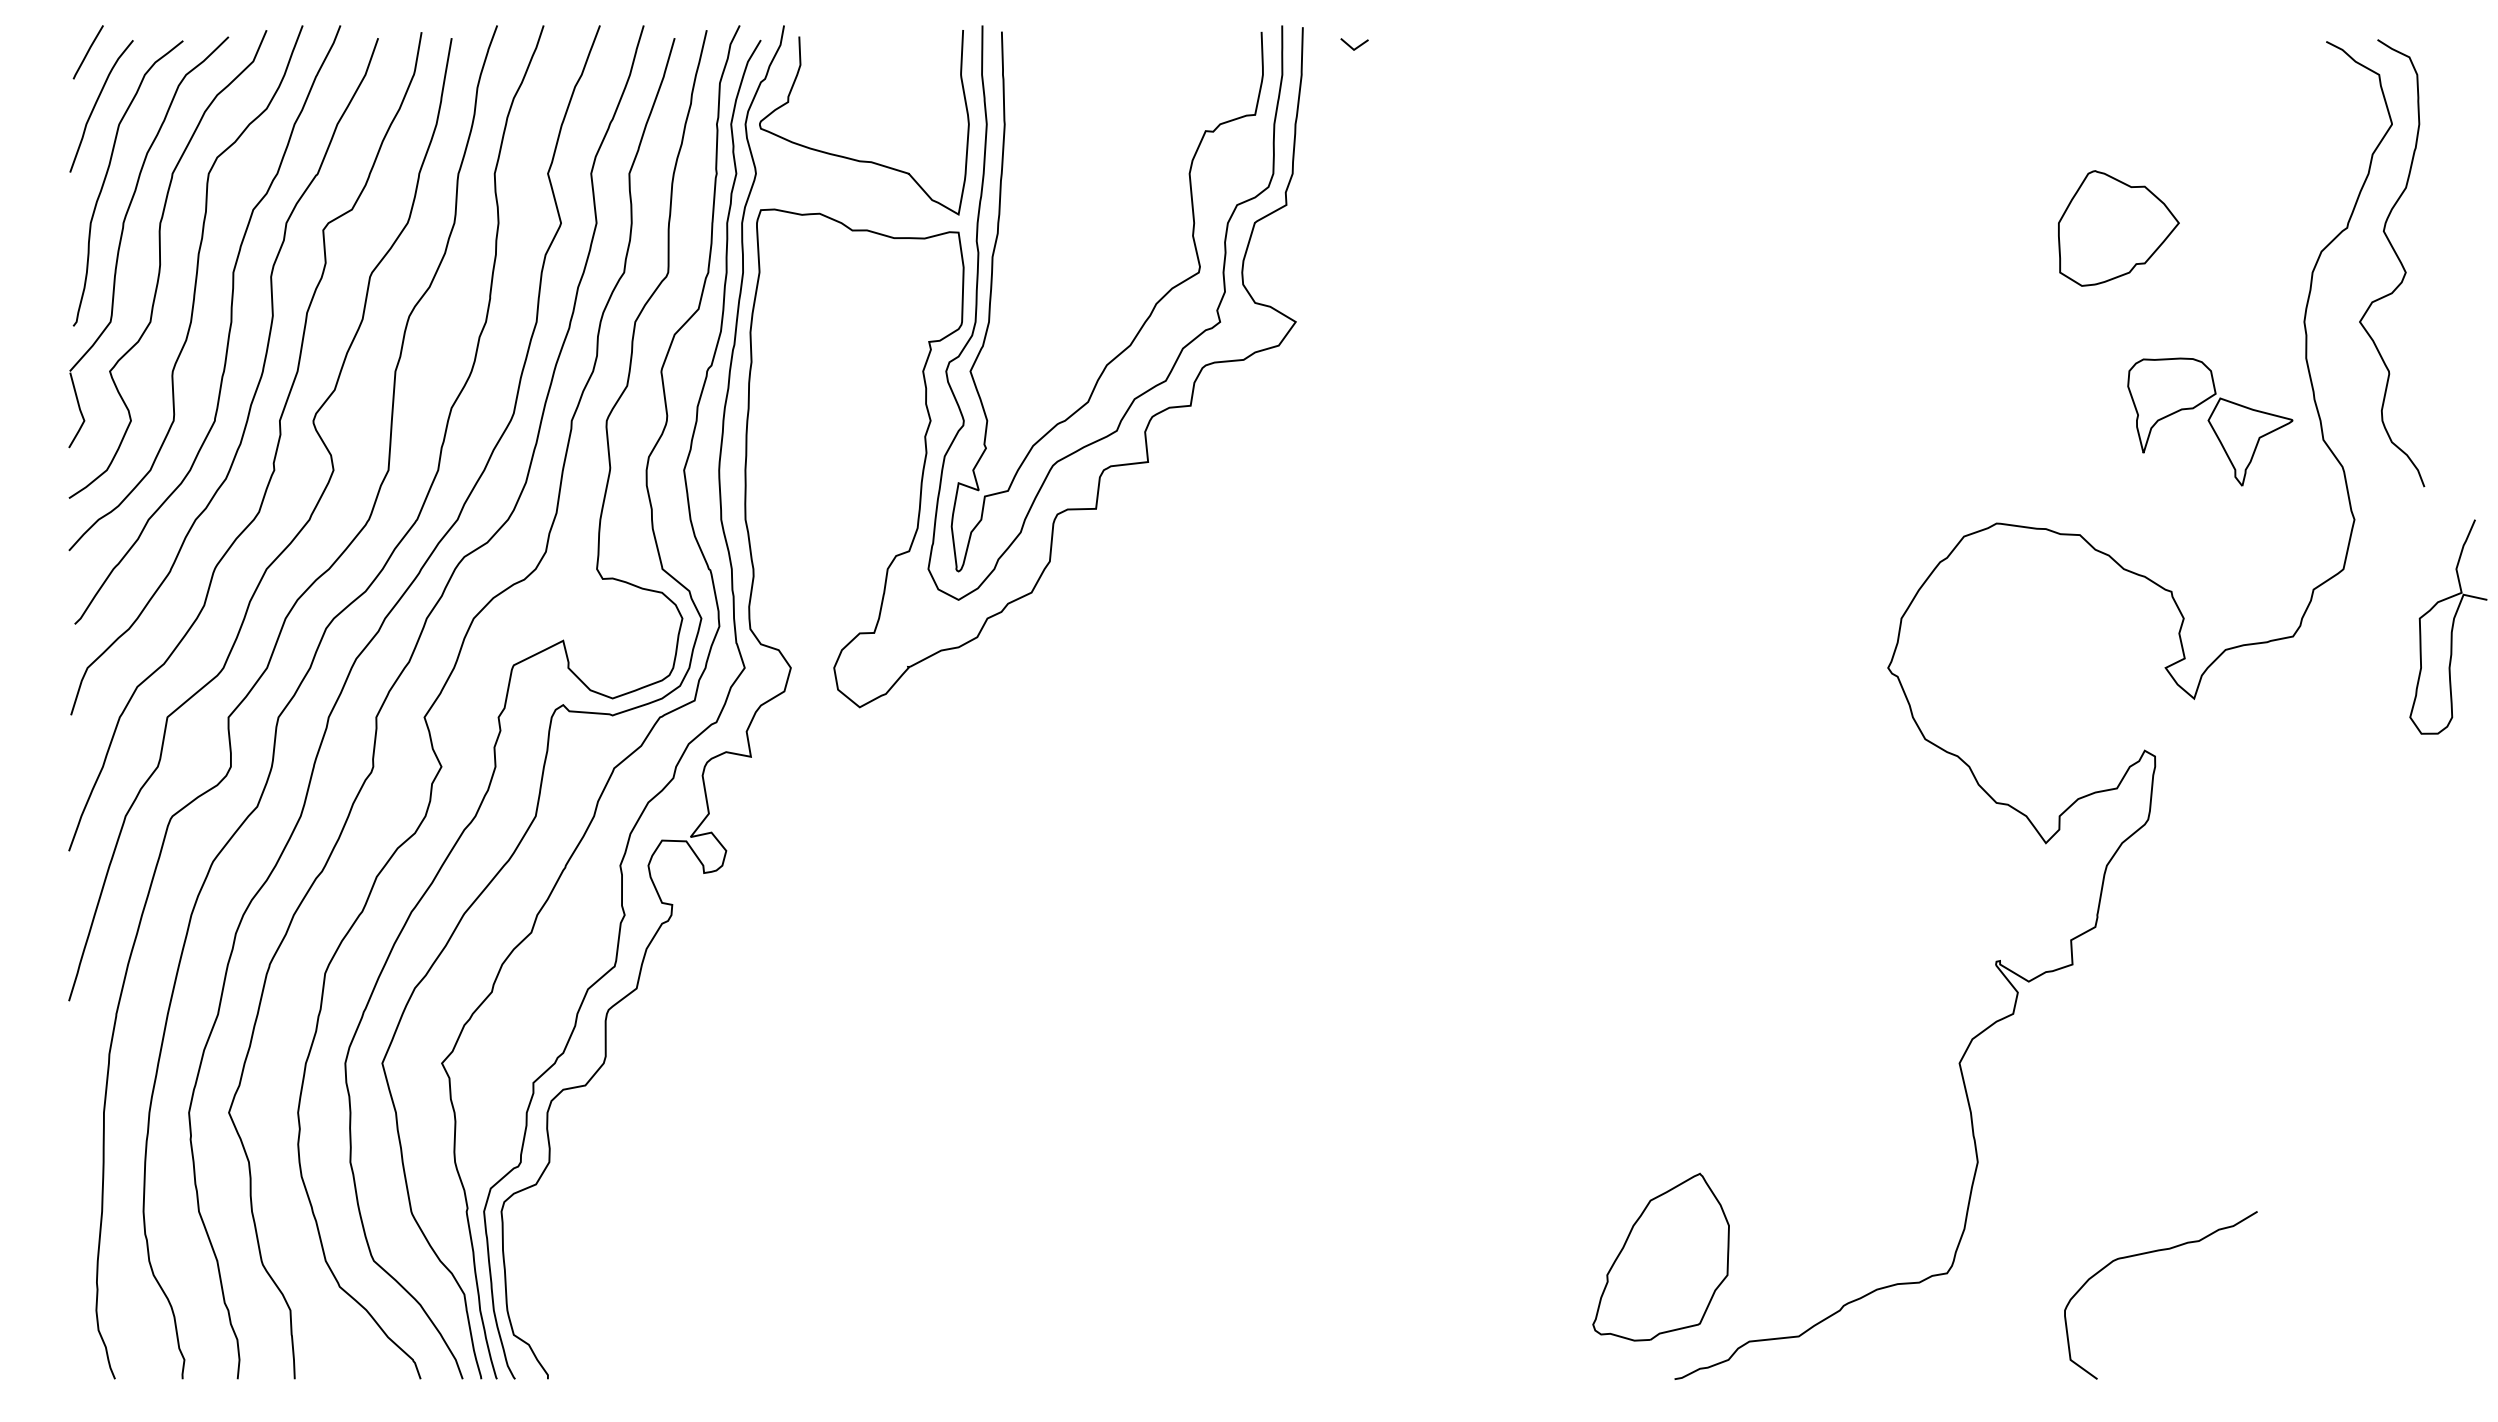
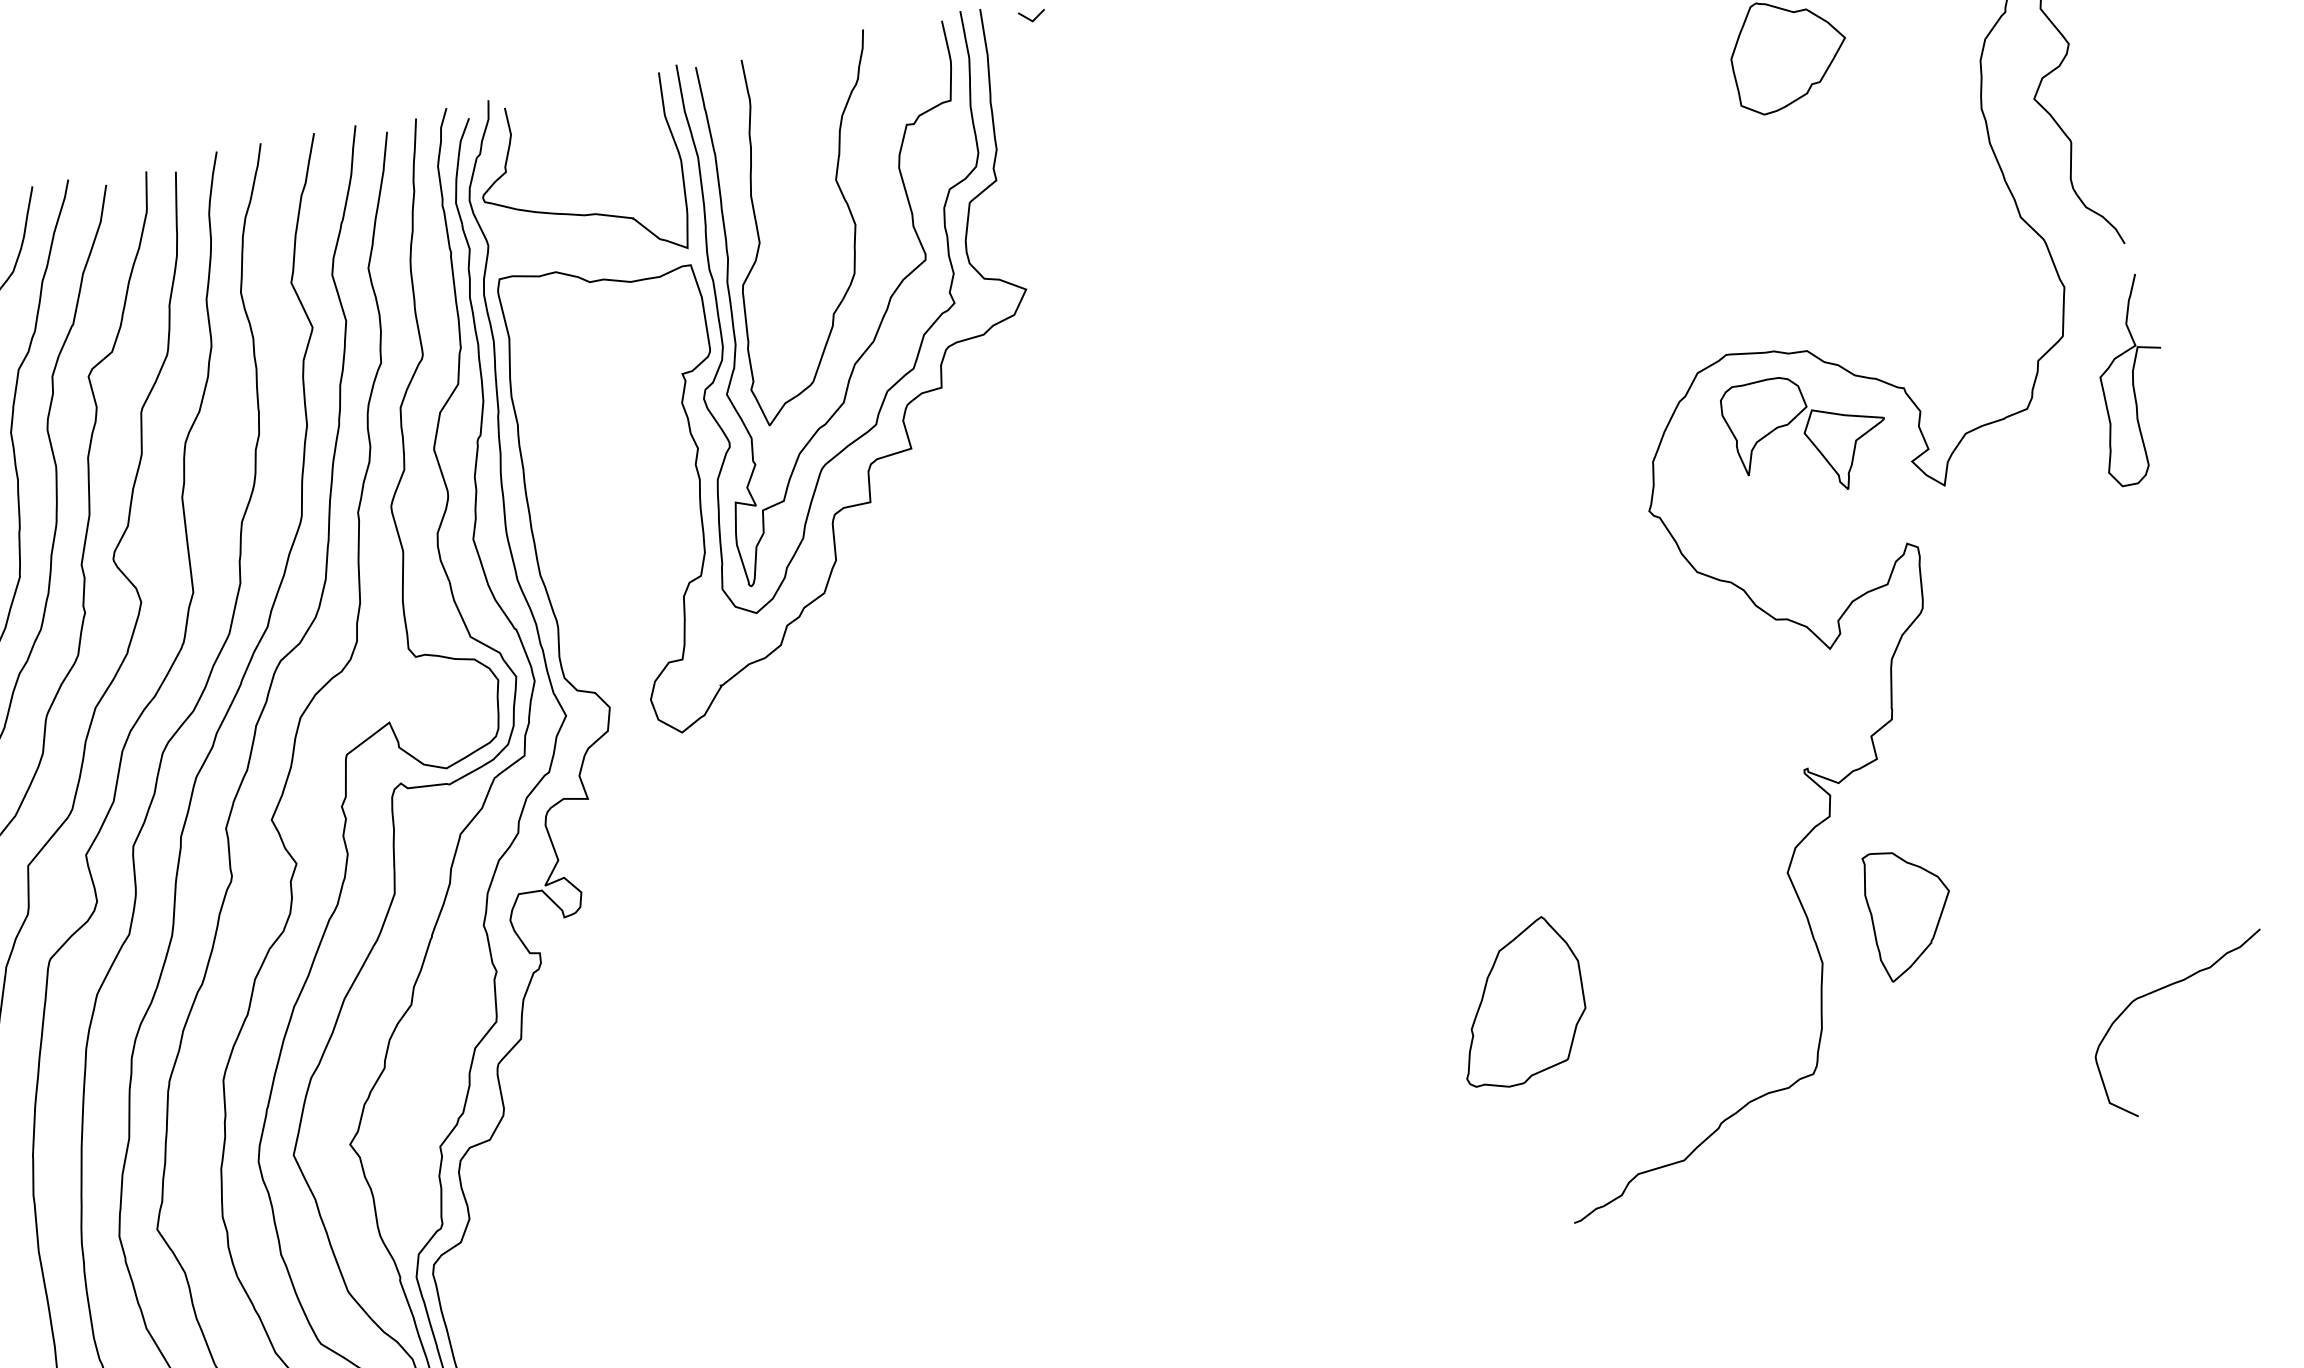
curve: (1130, 209) -> (849, 212), added
part: (2210, 421) -> (1806, 433), moved
curve: (2451, 626) -> (2131, 379), moved
part: (2077, 1127) -> (1910, 912), added
curve: (2154, 1252) -> (2170, 986), moved
part: (1660, 1256) -> (1518, 1002), moved

